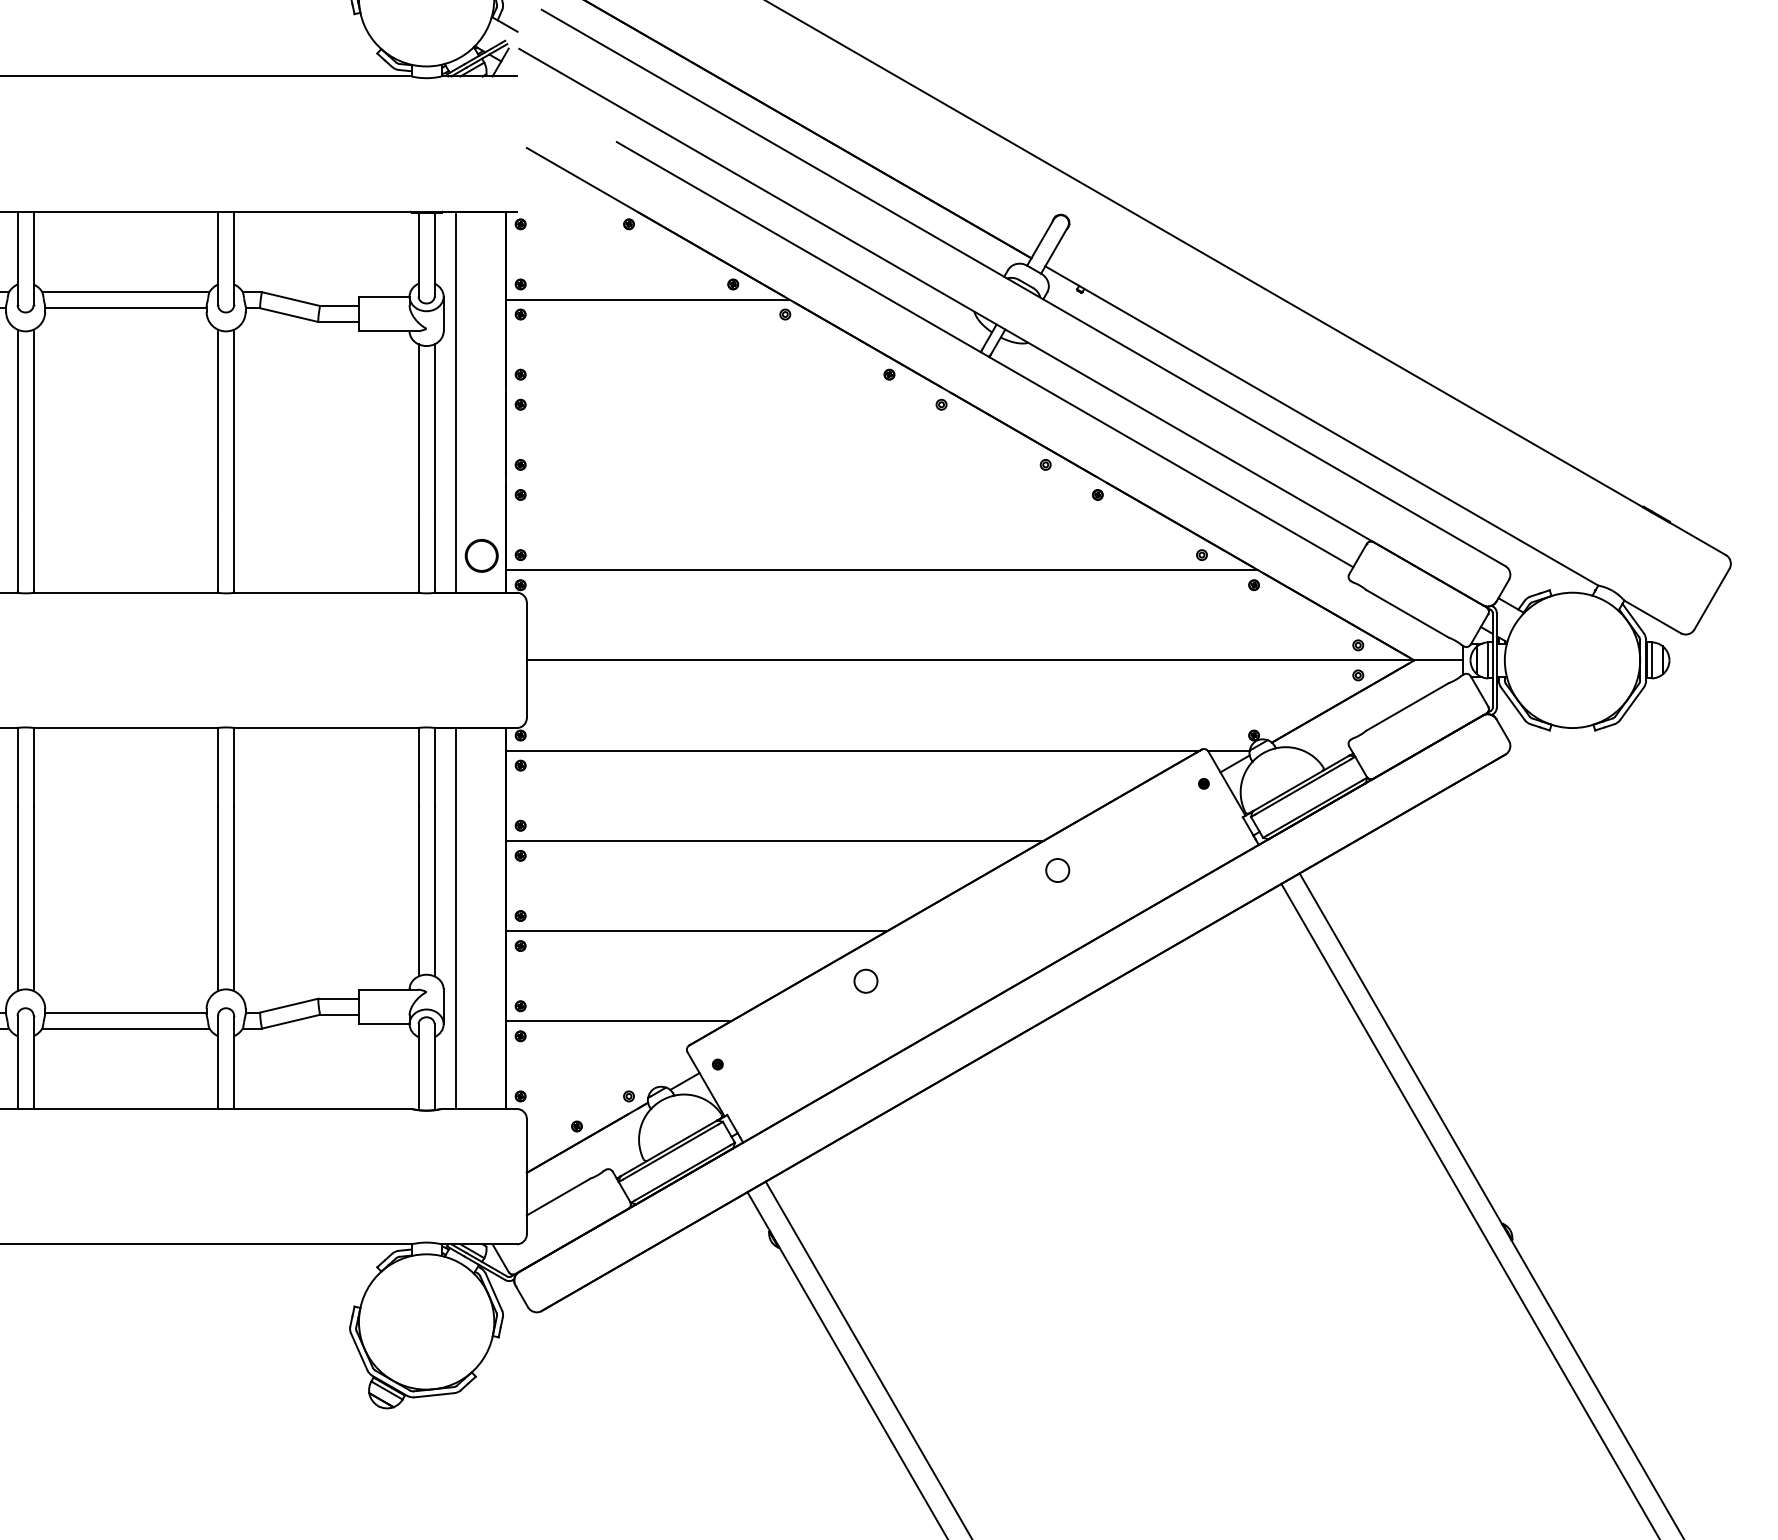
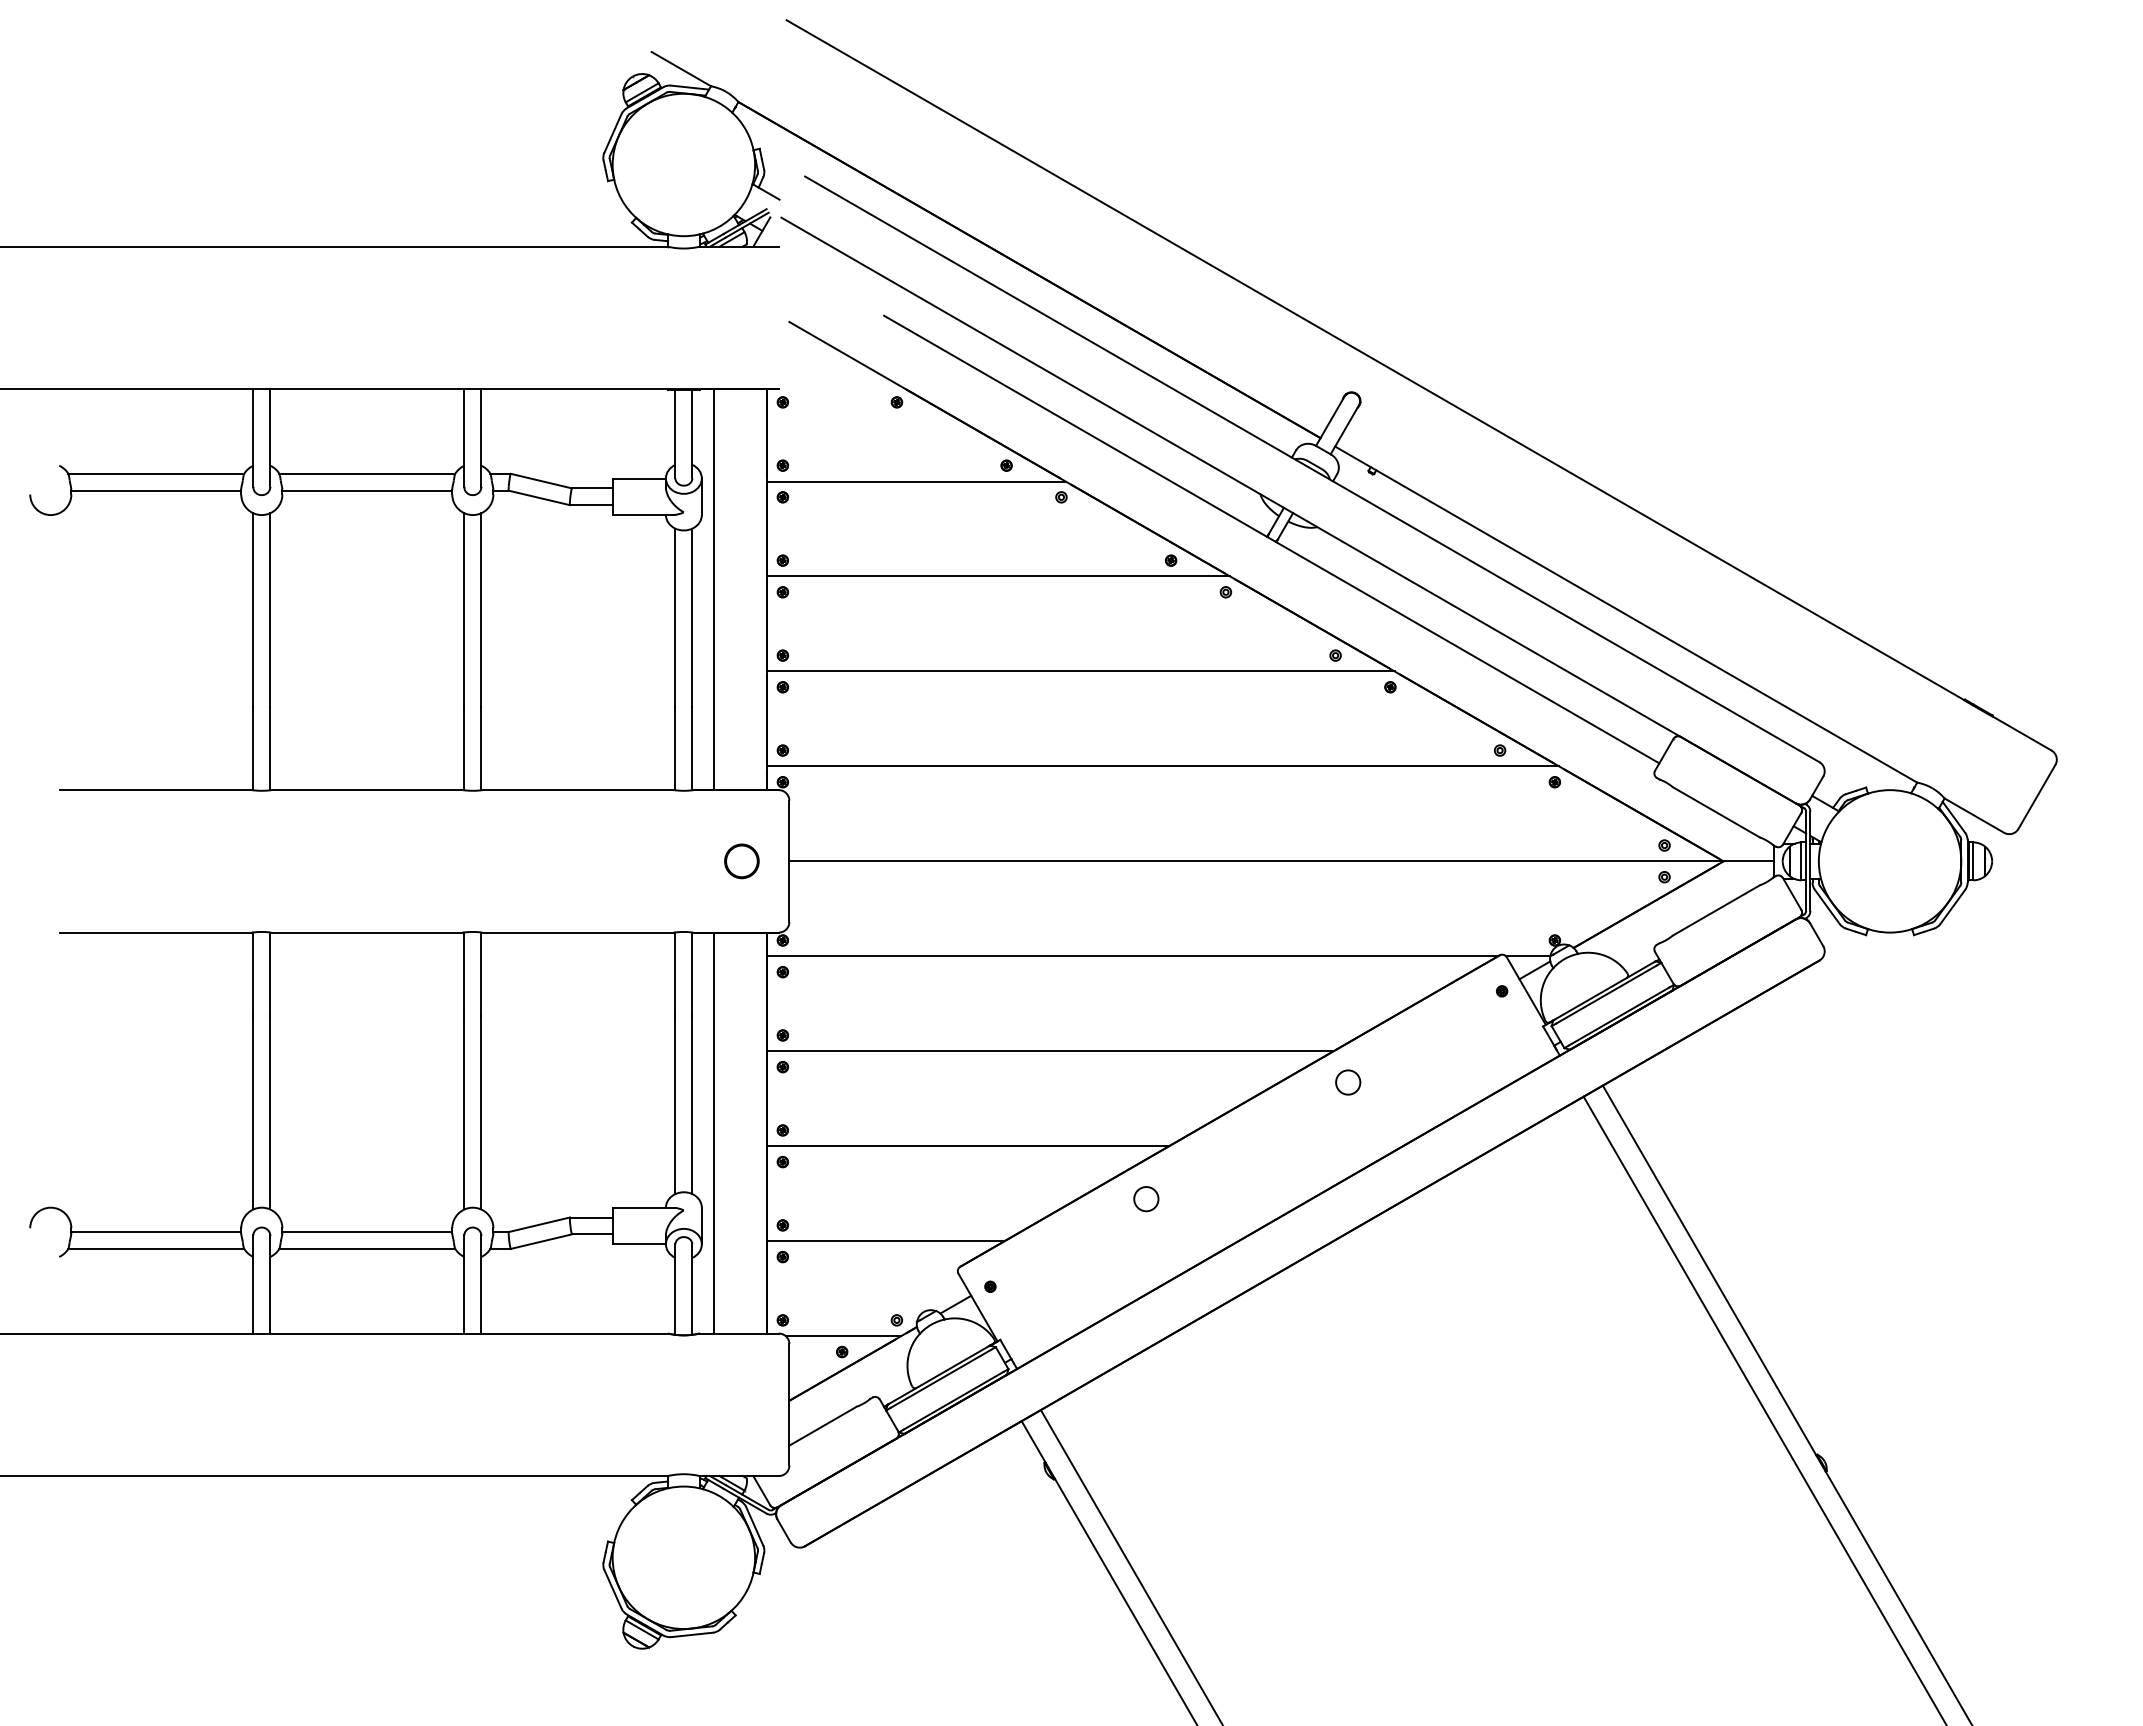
line: (725, 389) -> (998, 576), added
line: (803, 480) -> (1080, 671), added
part: (481, 556) -> (741, 861), moved
line: (578, 1111) -> (843, 1336), added

